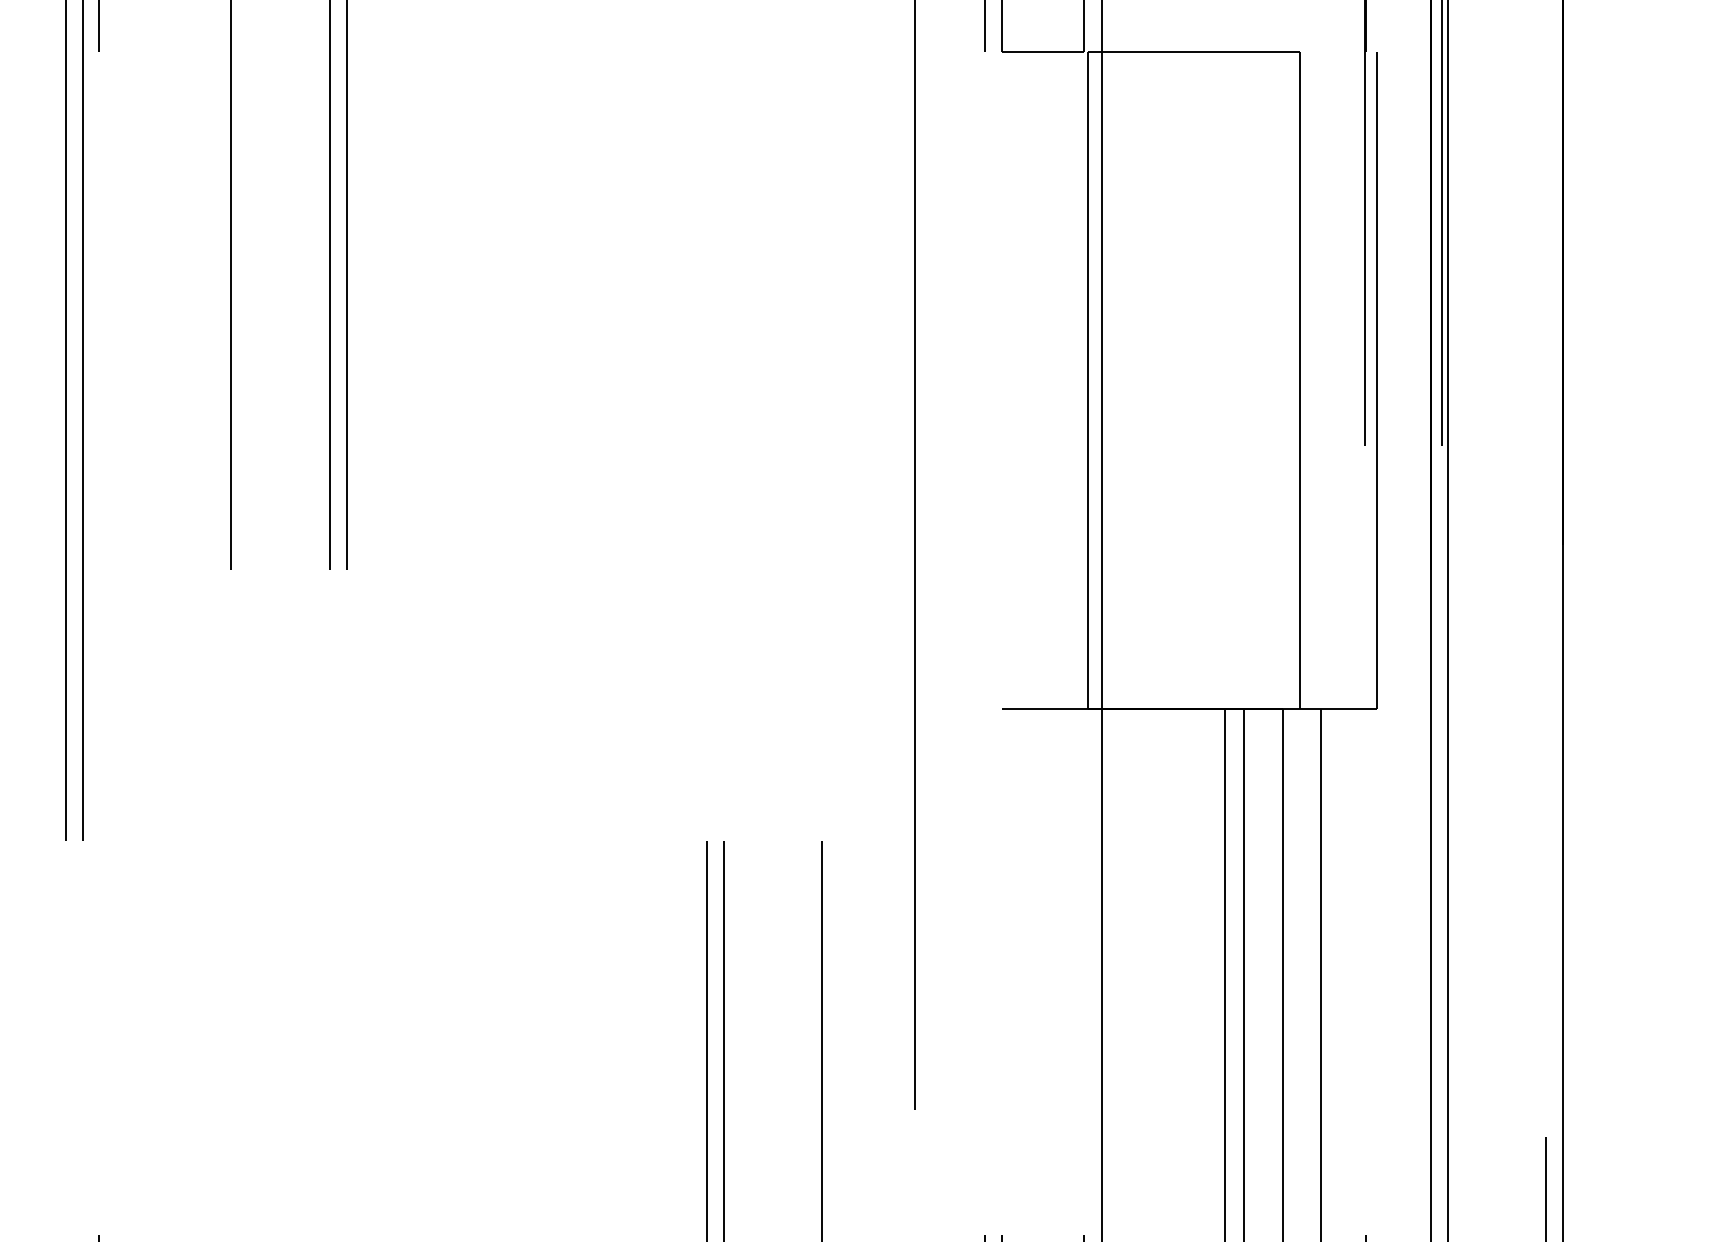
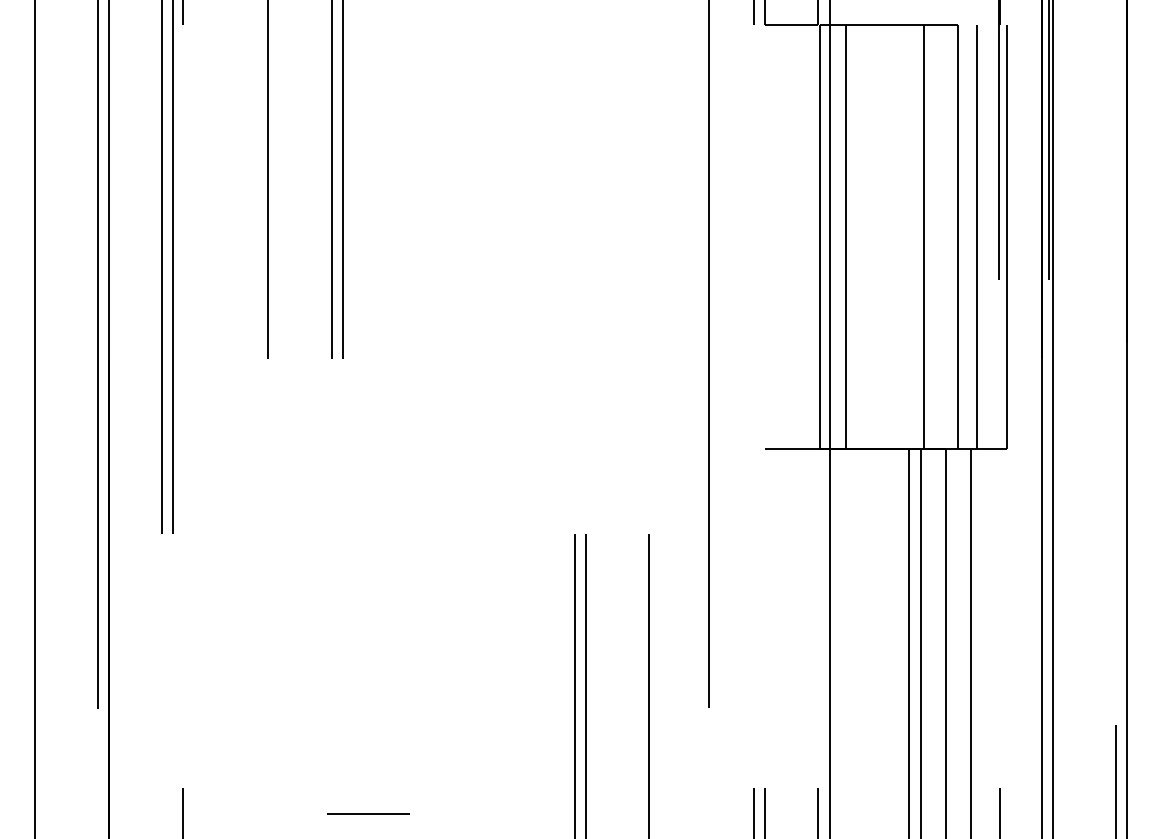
line: (1126, 380) -> (845, 237), added
line: (1248, 380) -> (924, 237), added
line: (1331, 380) -> (977, 237), added

